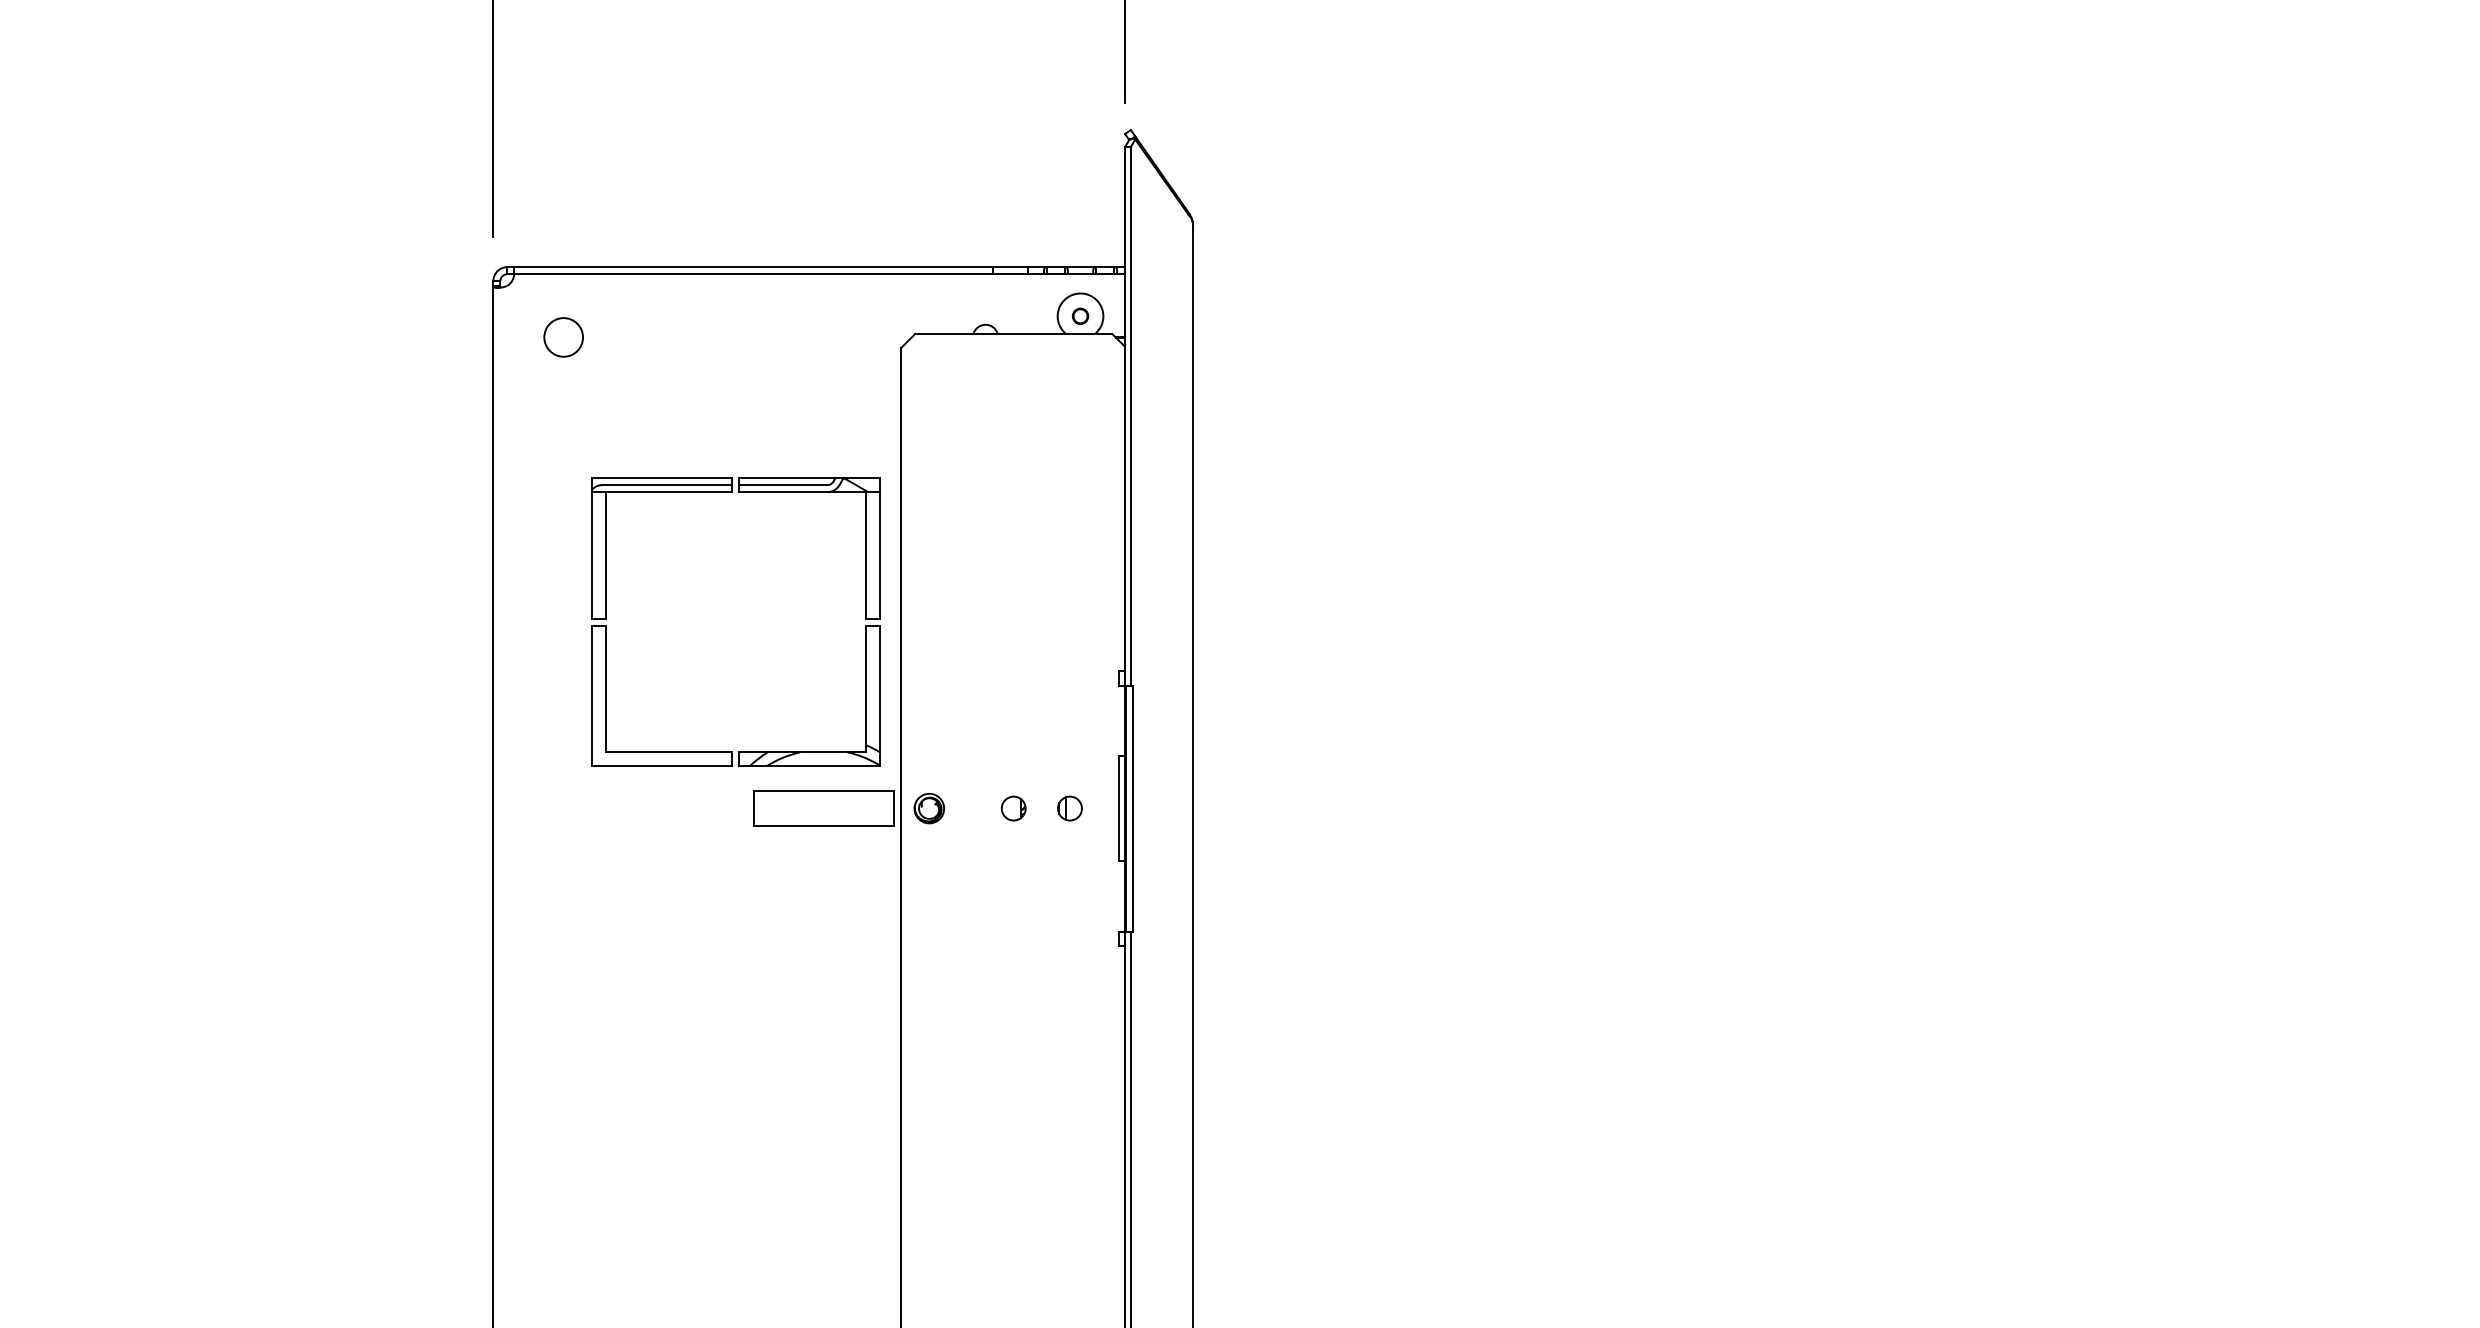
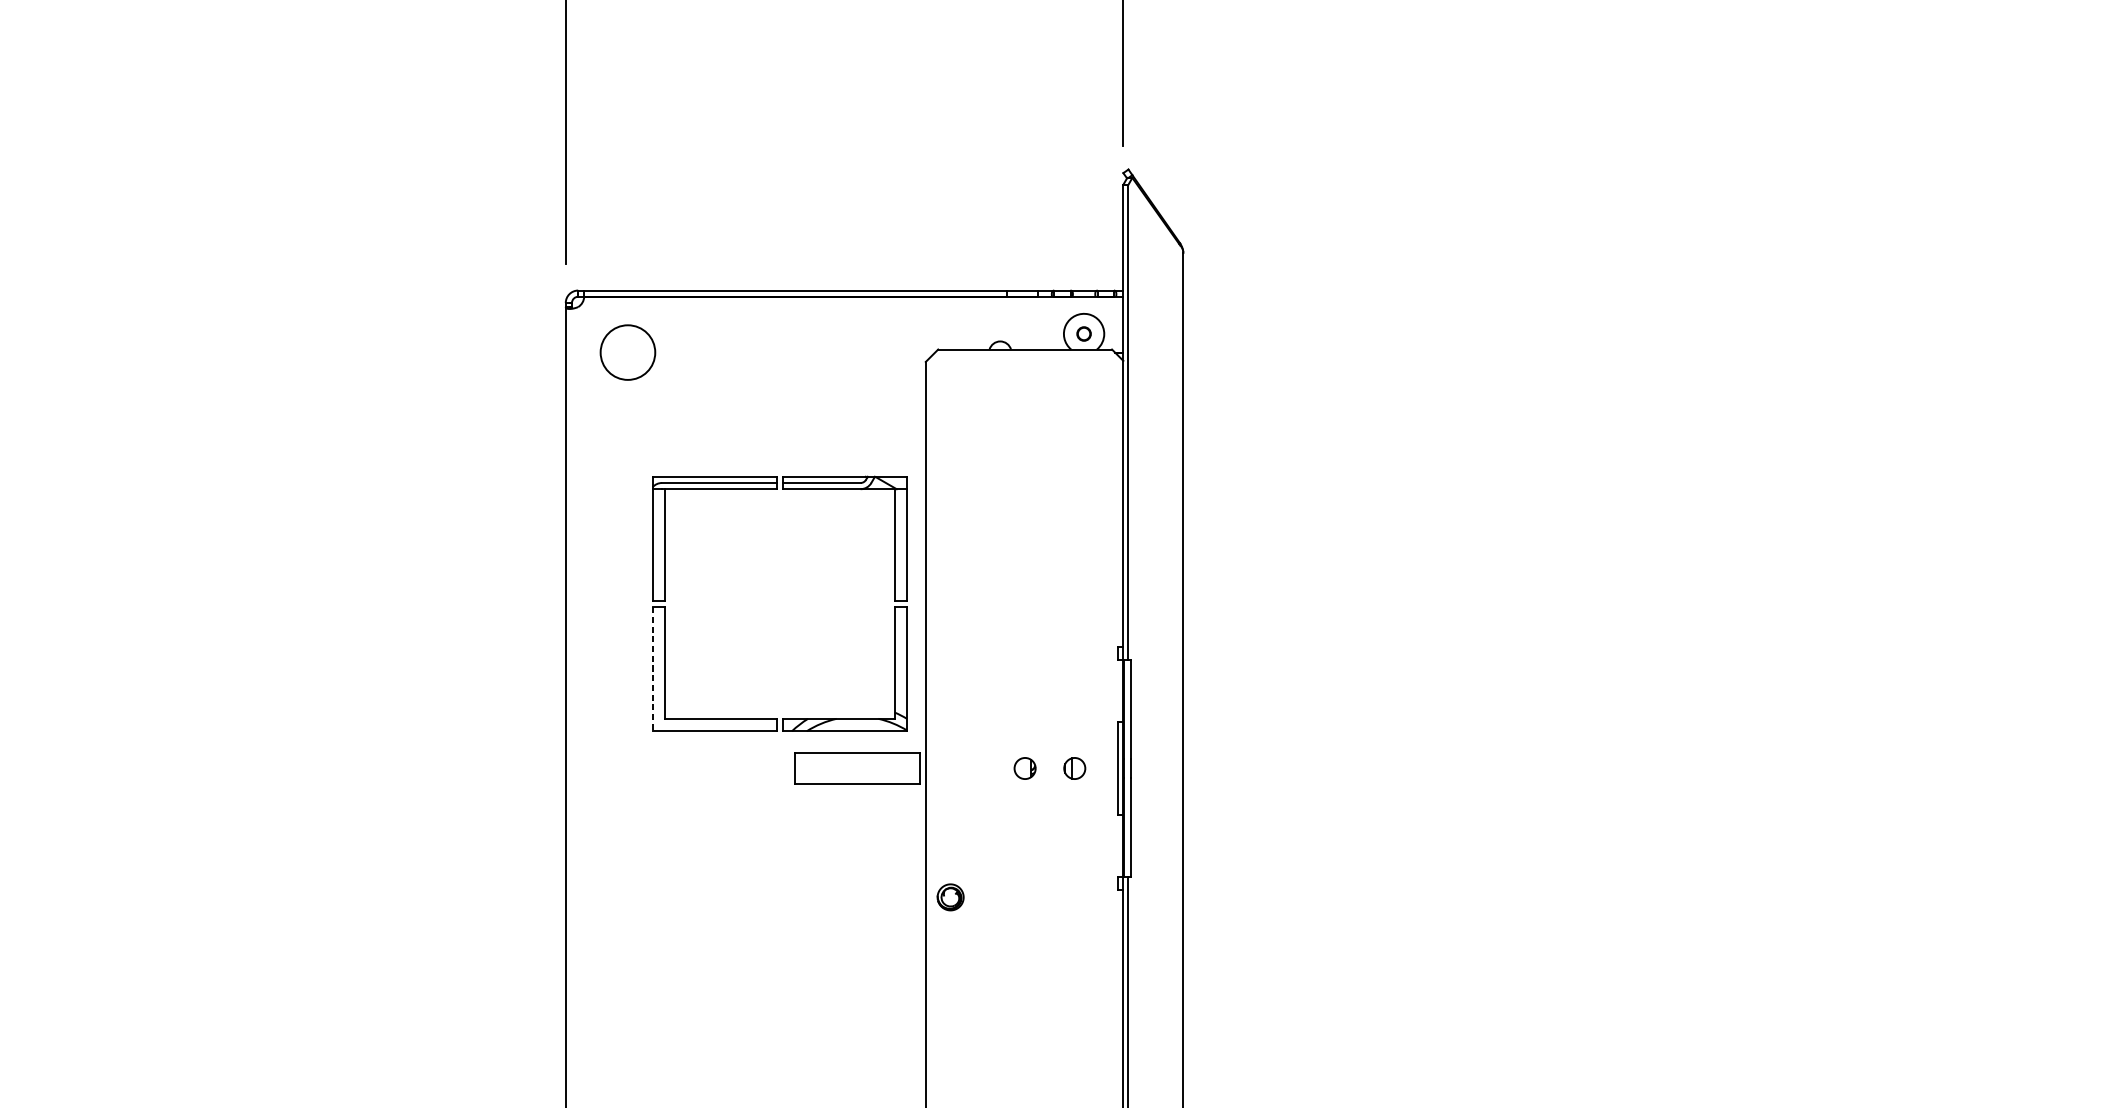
circle: (563, 337) -> (627, 352), size x1.6
line: (591, 696) -> (652, 669), solid -> dashed
part: (928, 808) -> (949, 897), moved

